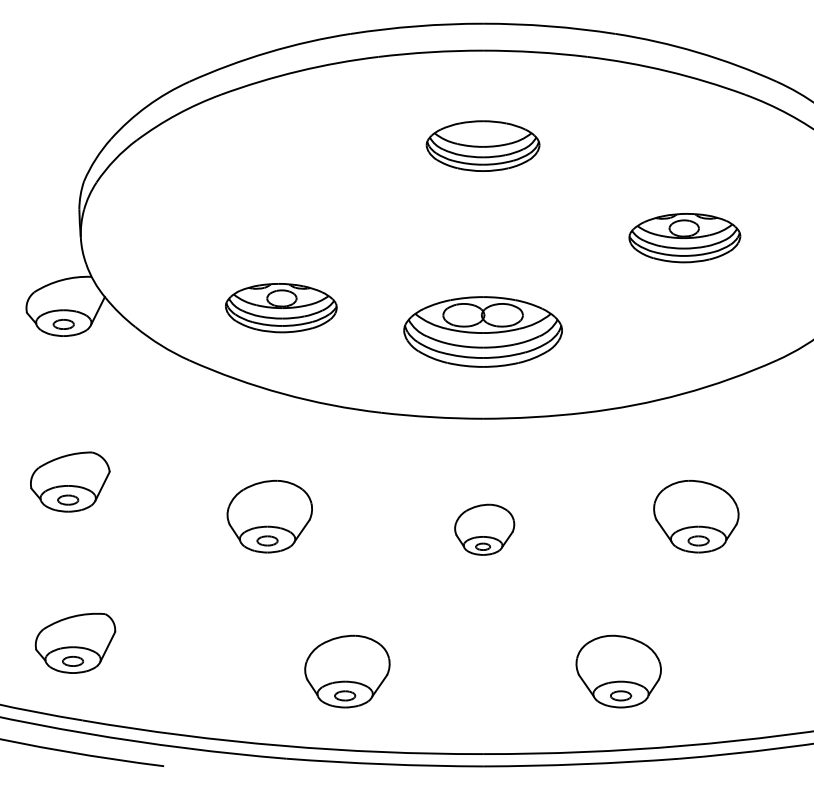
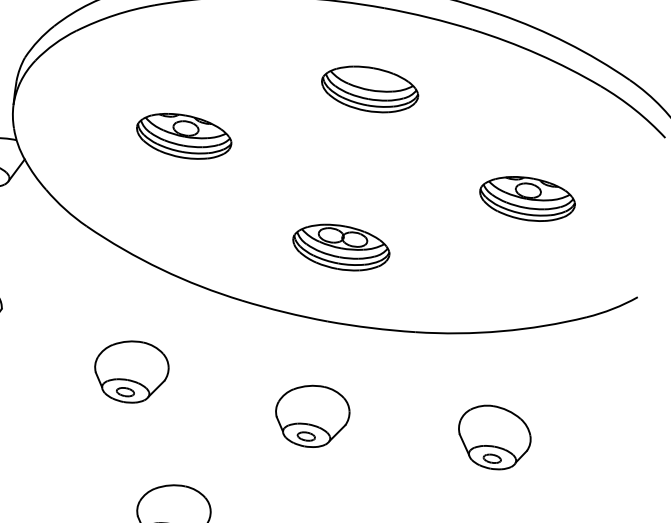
part: (281, 308) -> (184, 136), moved
part: (482, 331) -> (340, 247), size x0.71
part: (484, 529) -> (311, 415), size x1.43

